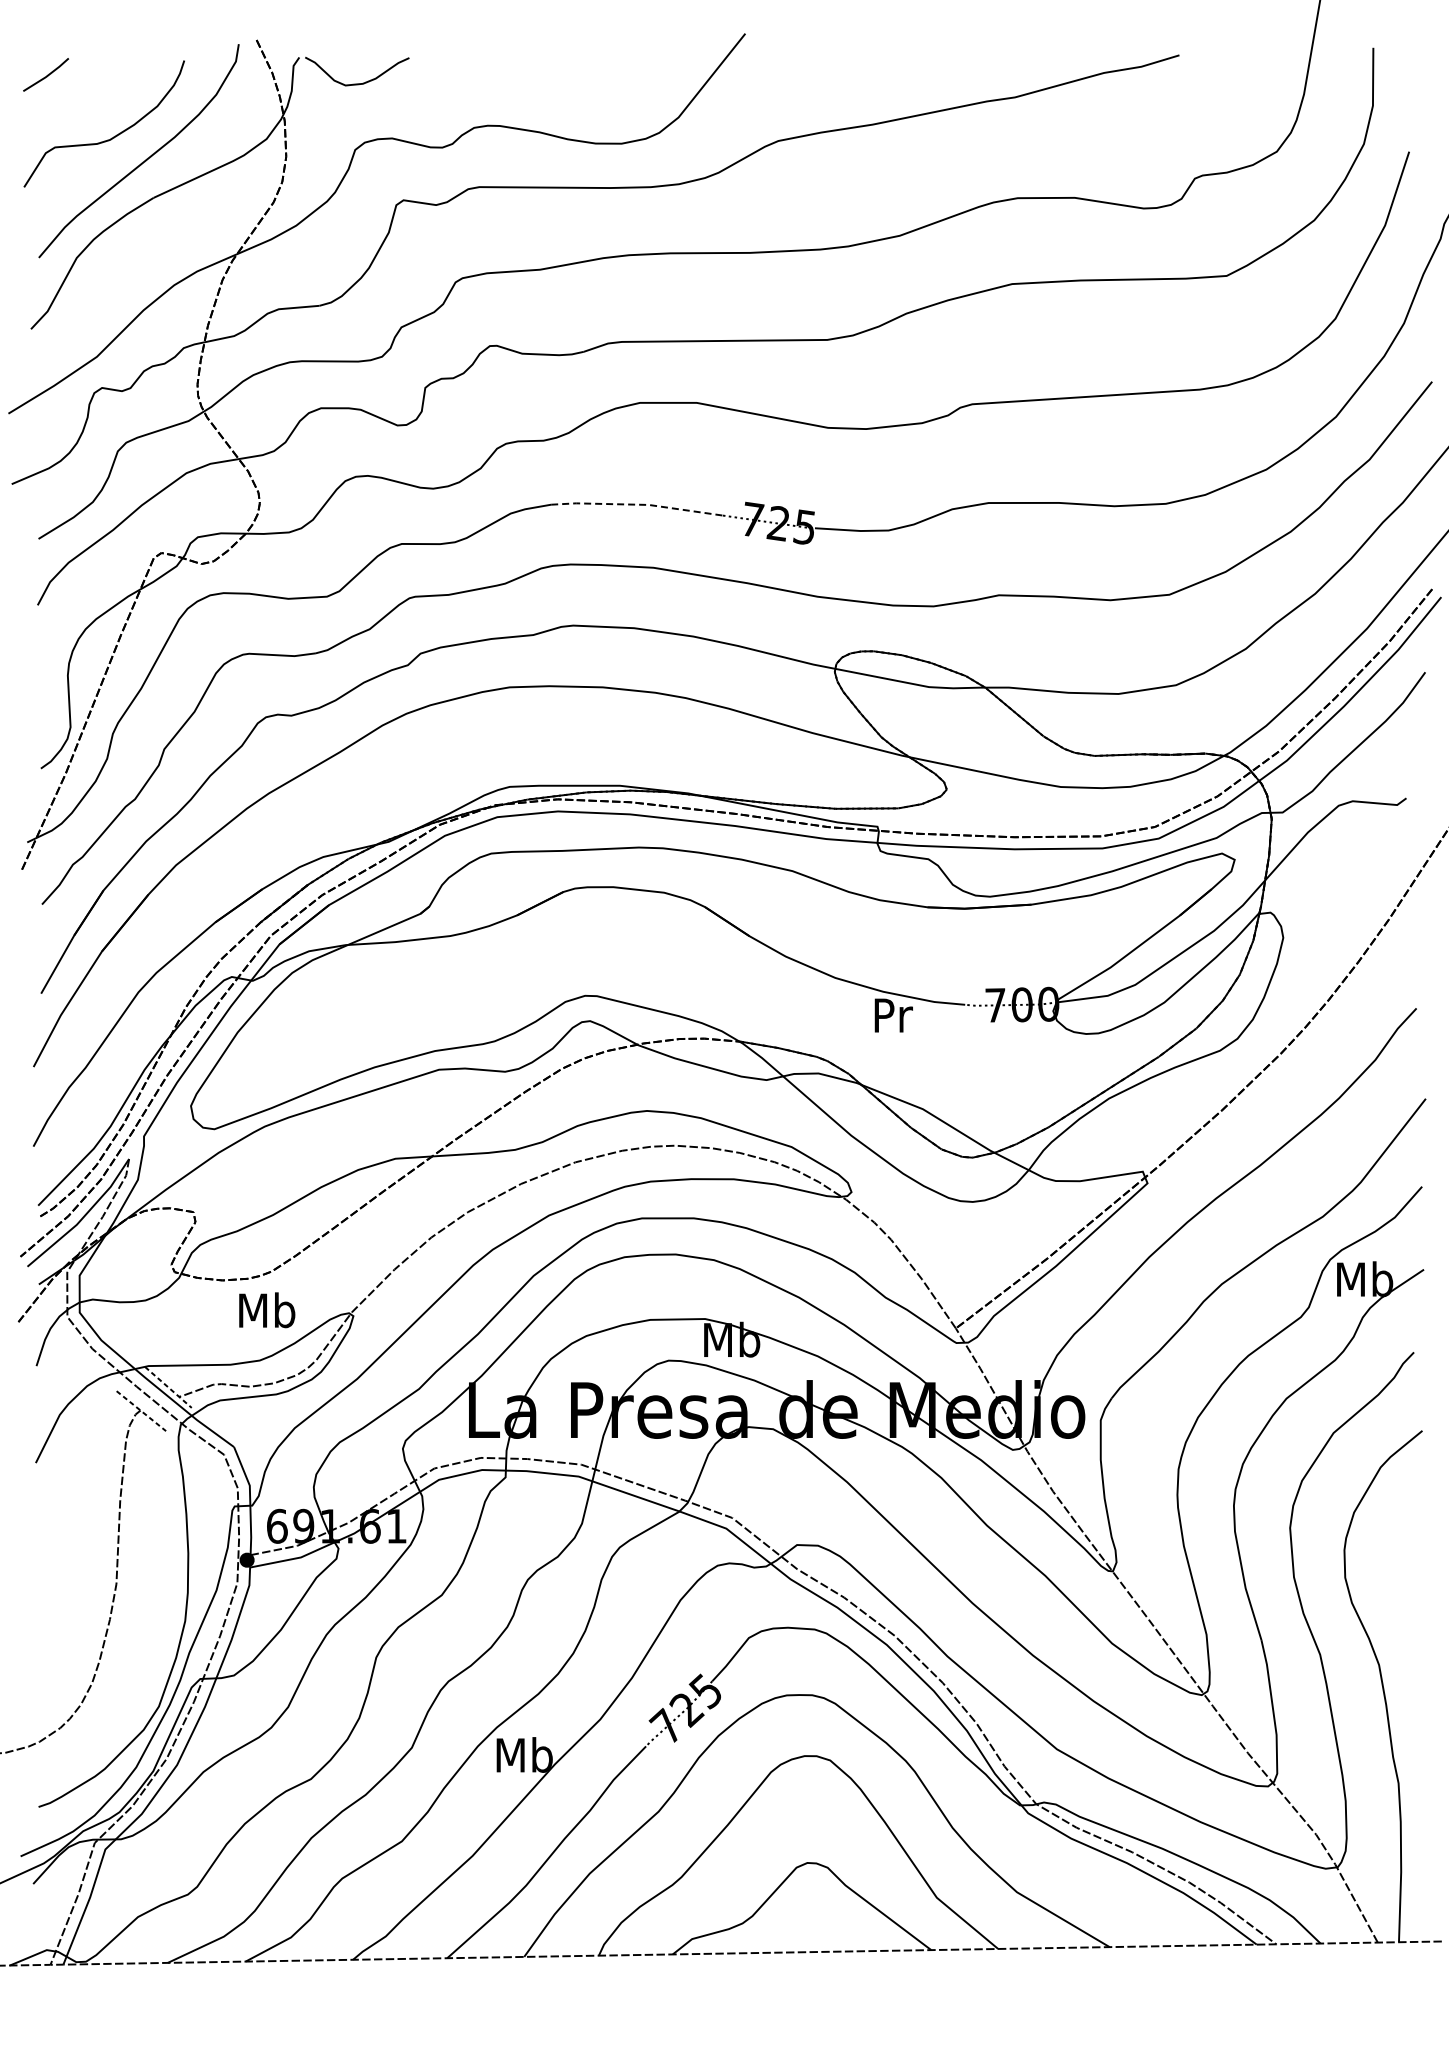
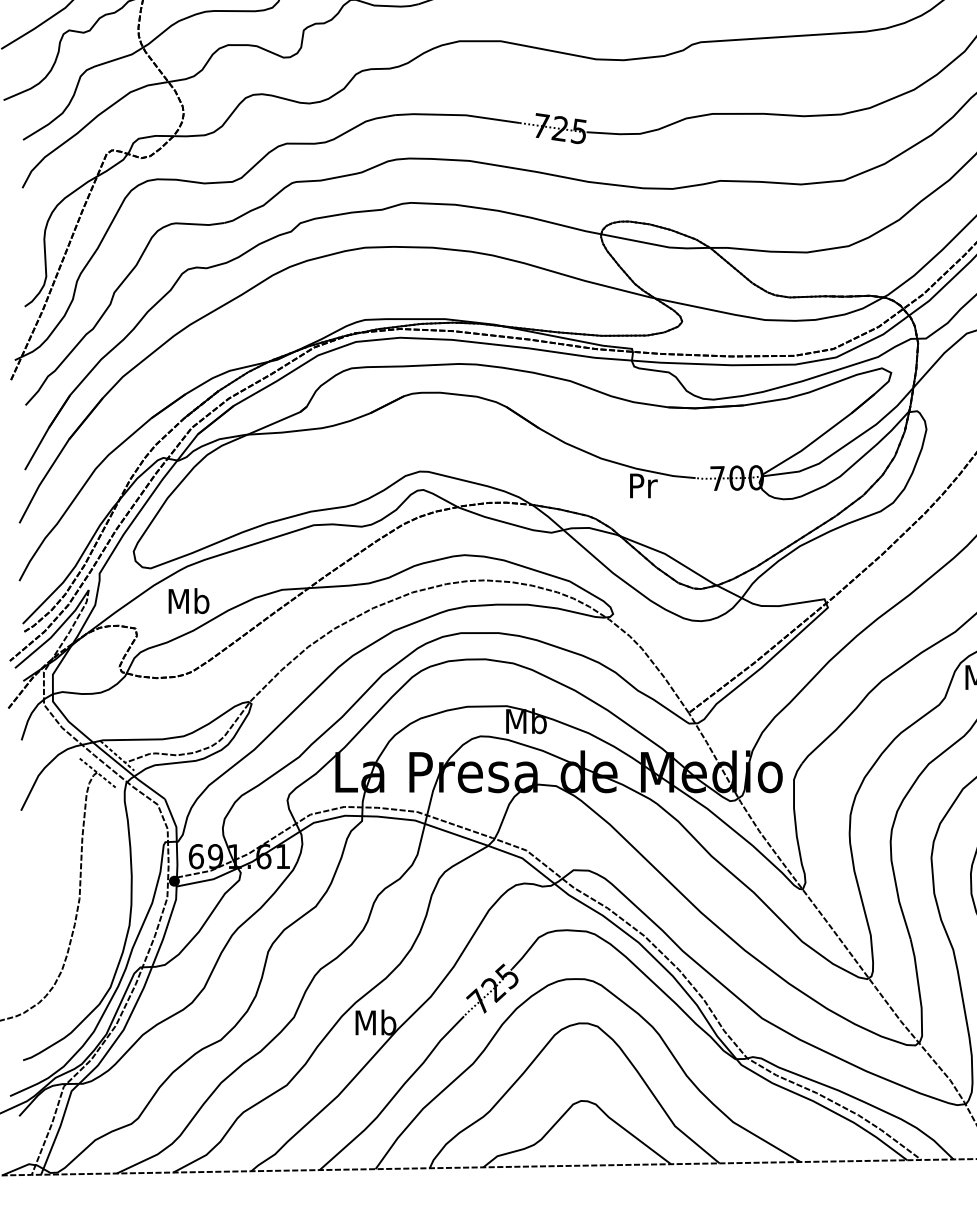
line: (636, 504) -> (457, 114), dashed -> solid
text: (267, 1310) -> (189, 601), moved

